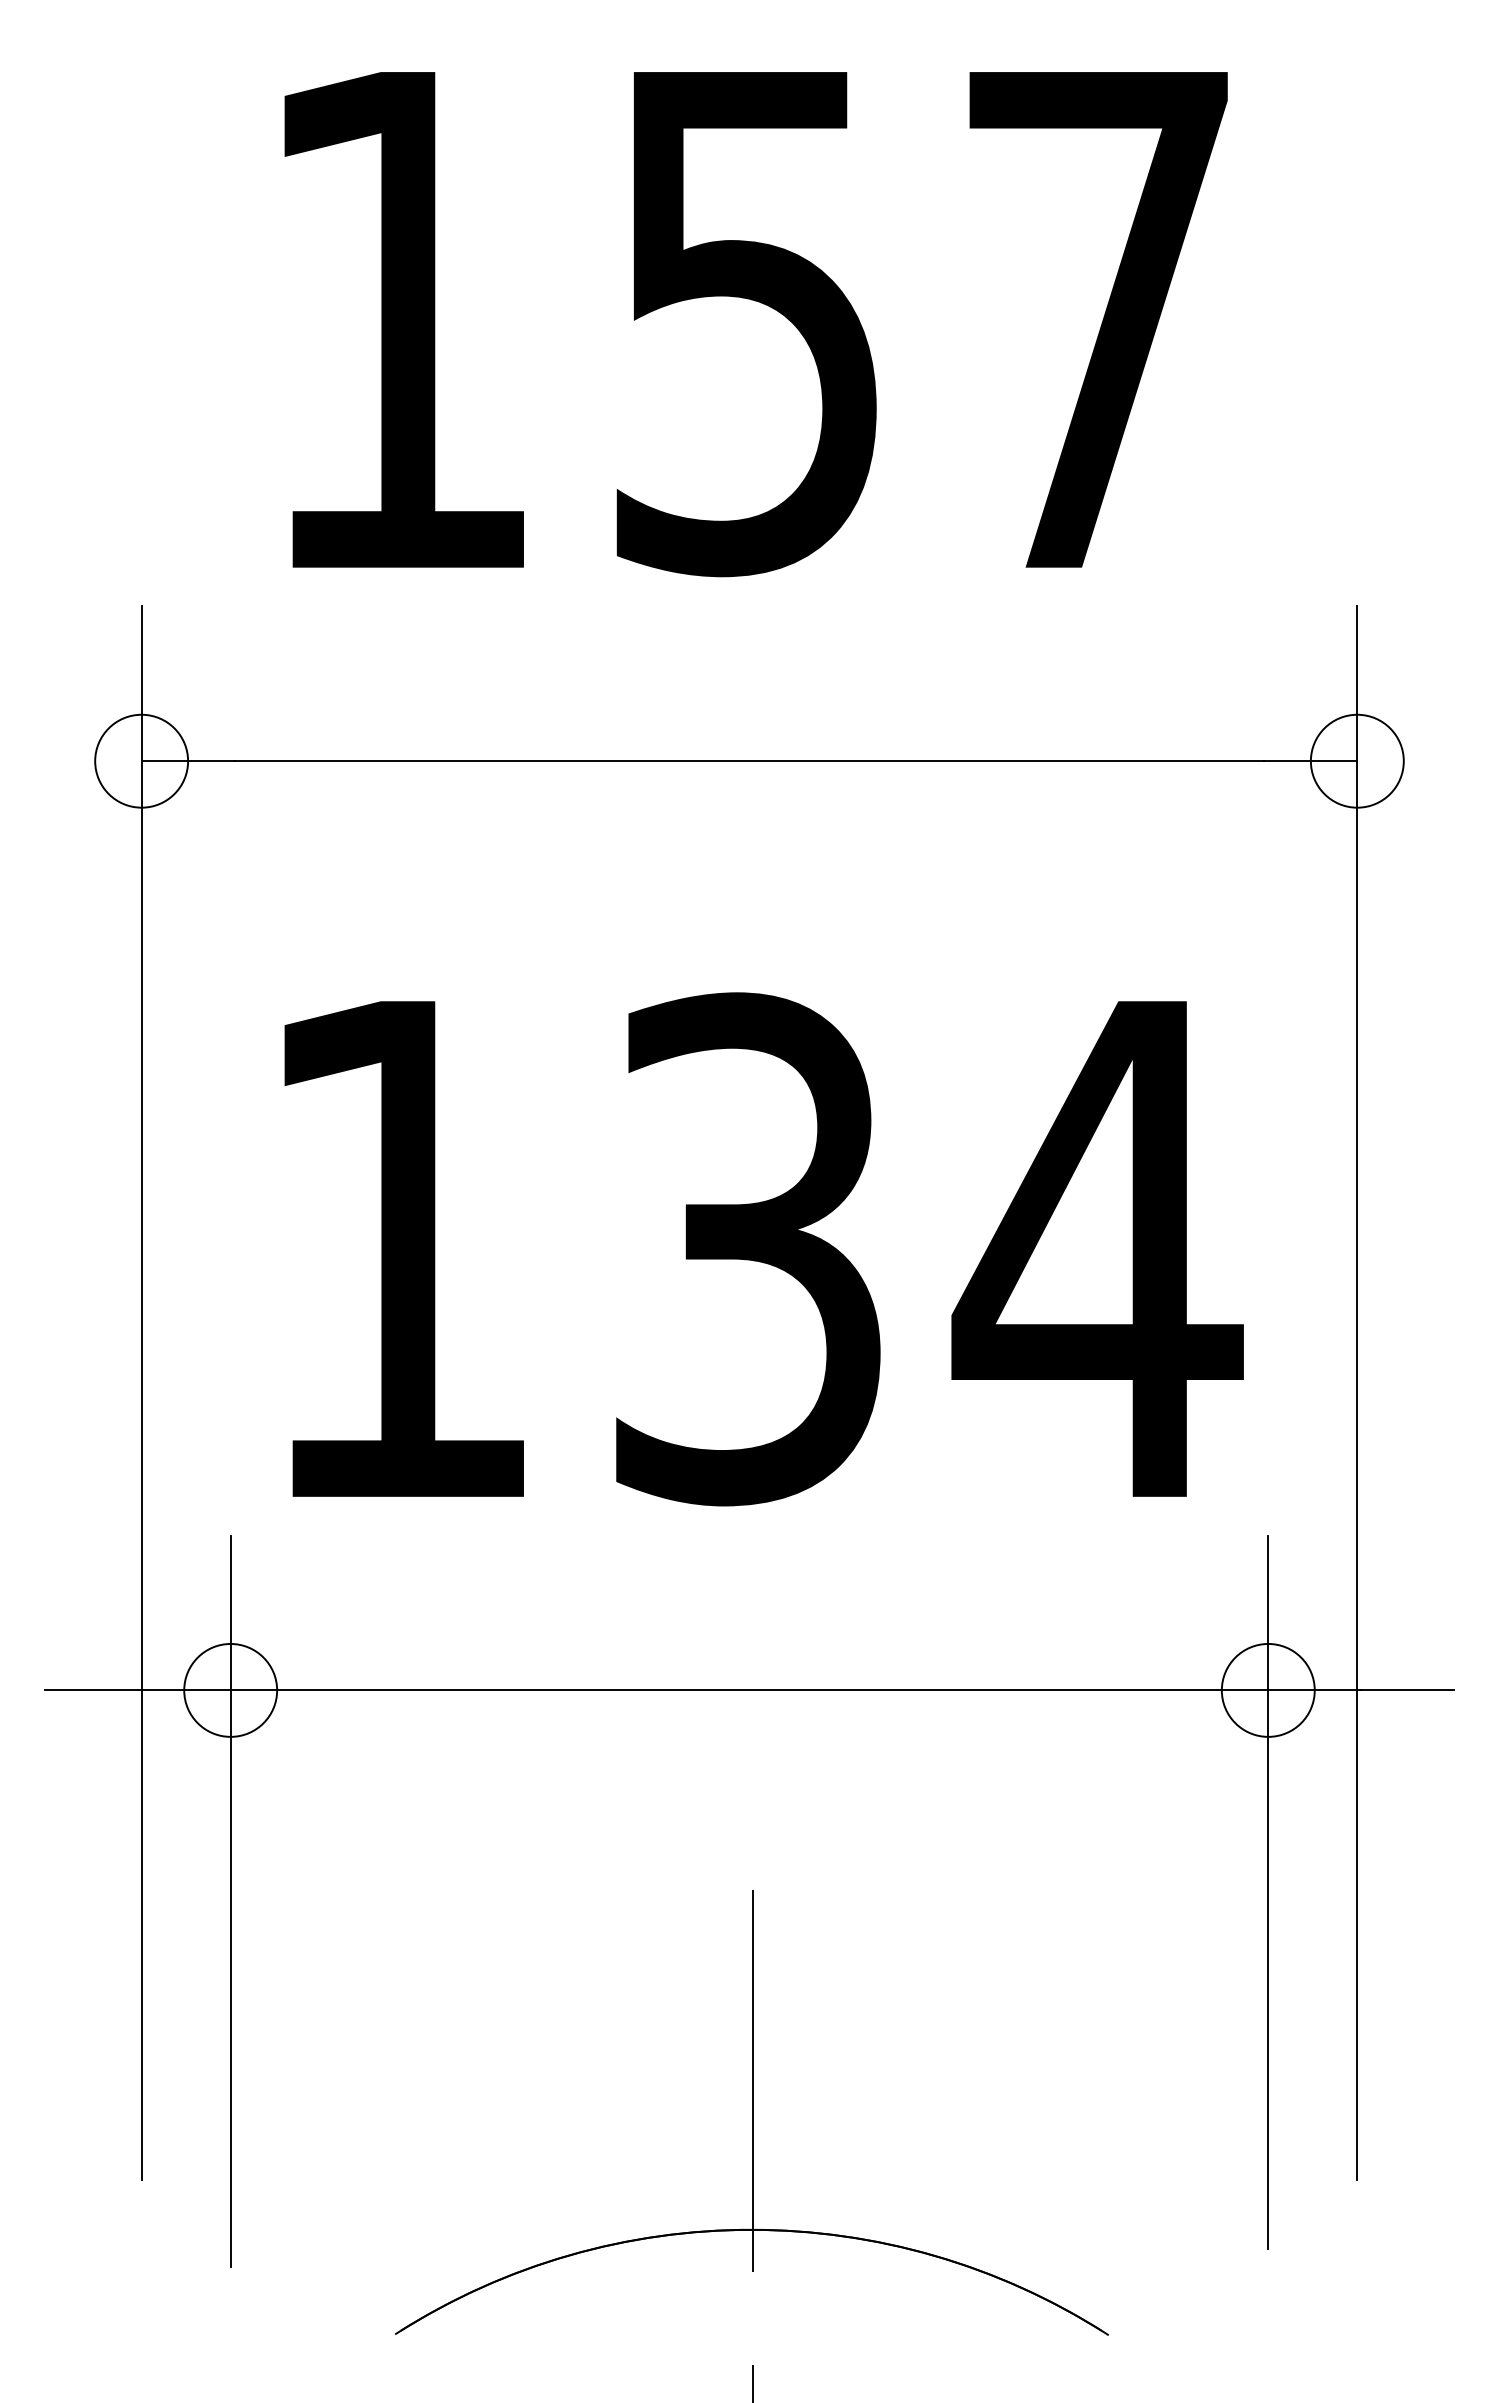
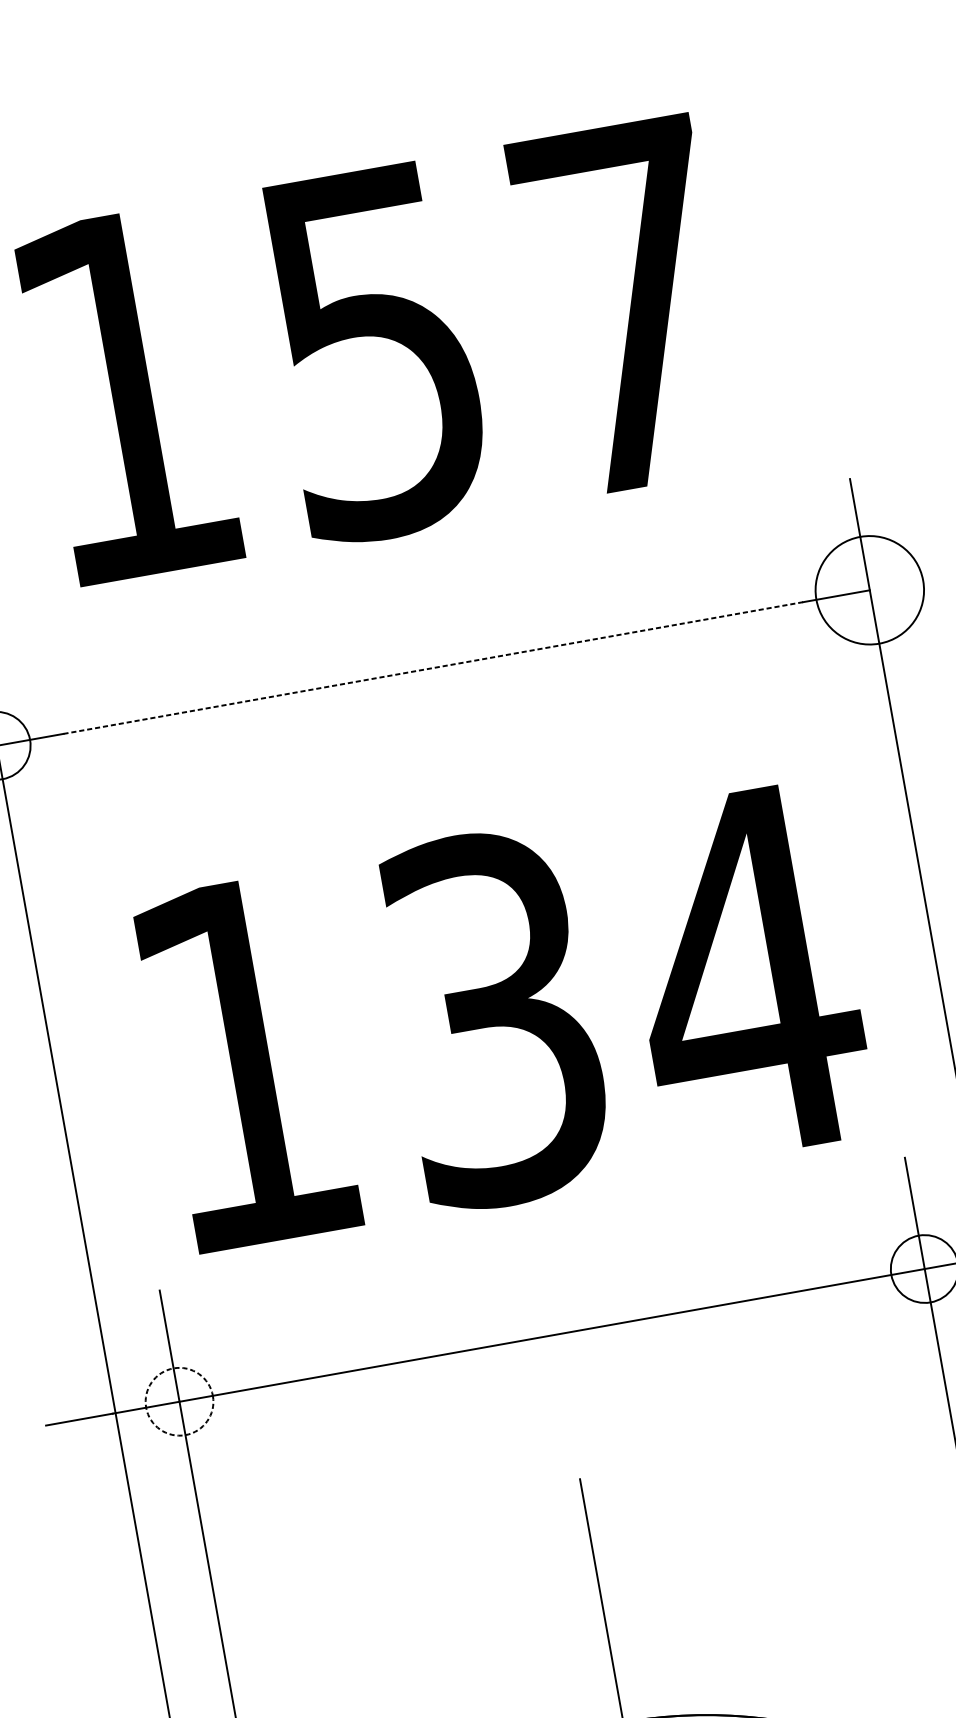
circle: (1356, 760) -> (869, 589), size x1.6
line: (749, 761) -> (433, 668), solid -> dashed
circle: (230, 1689) -> (179, 1401), solid -> dashed

